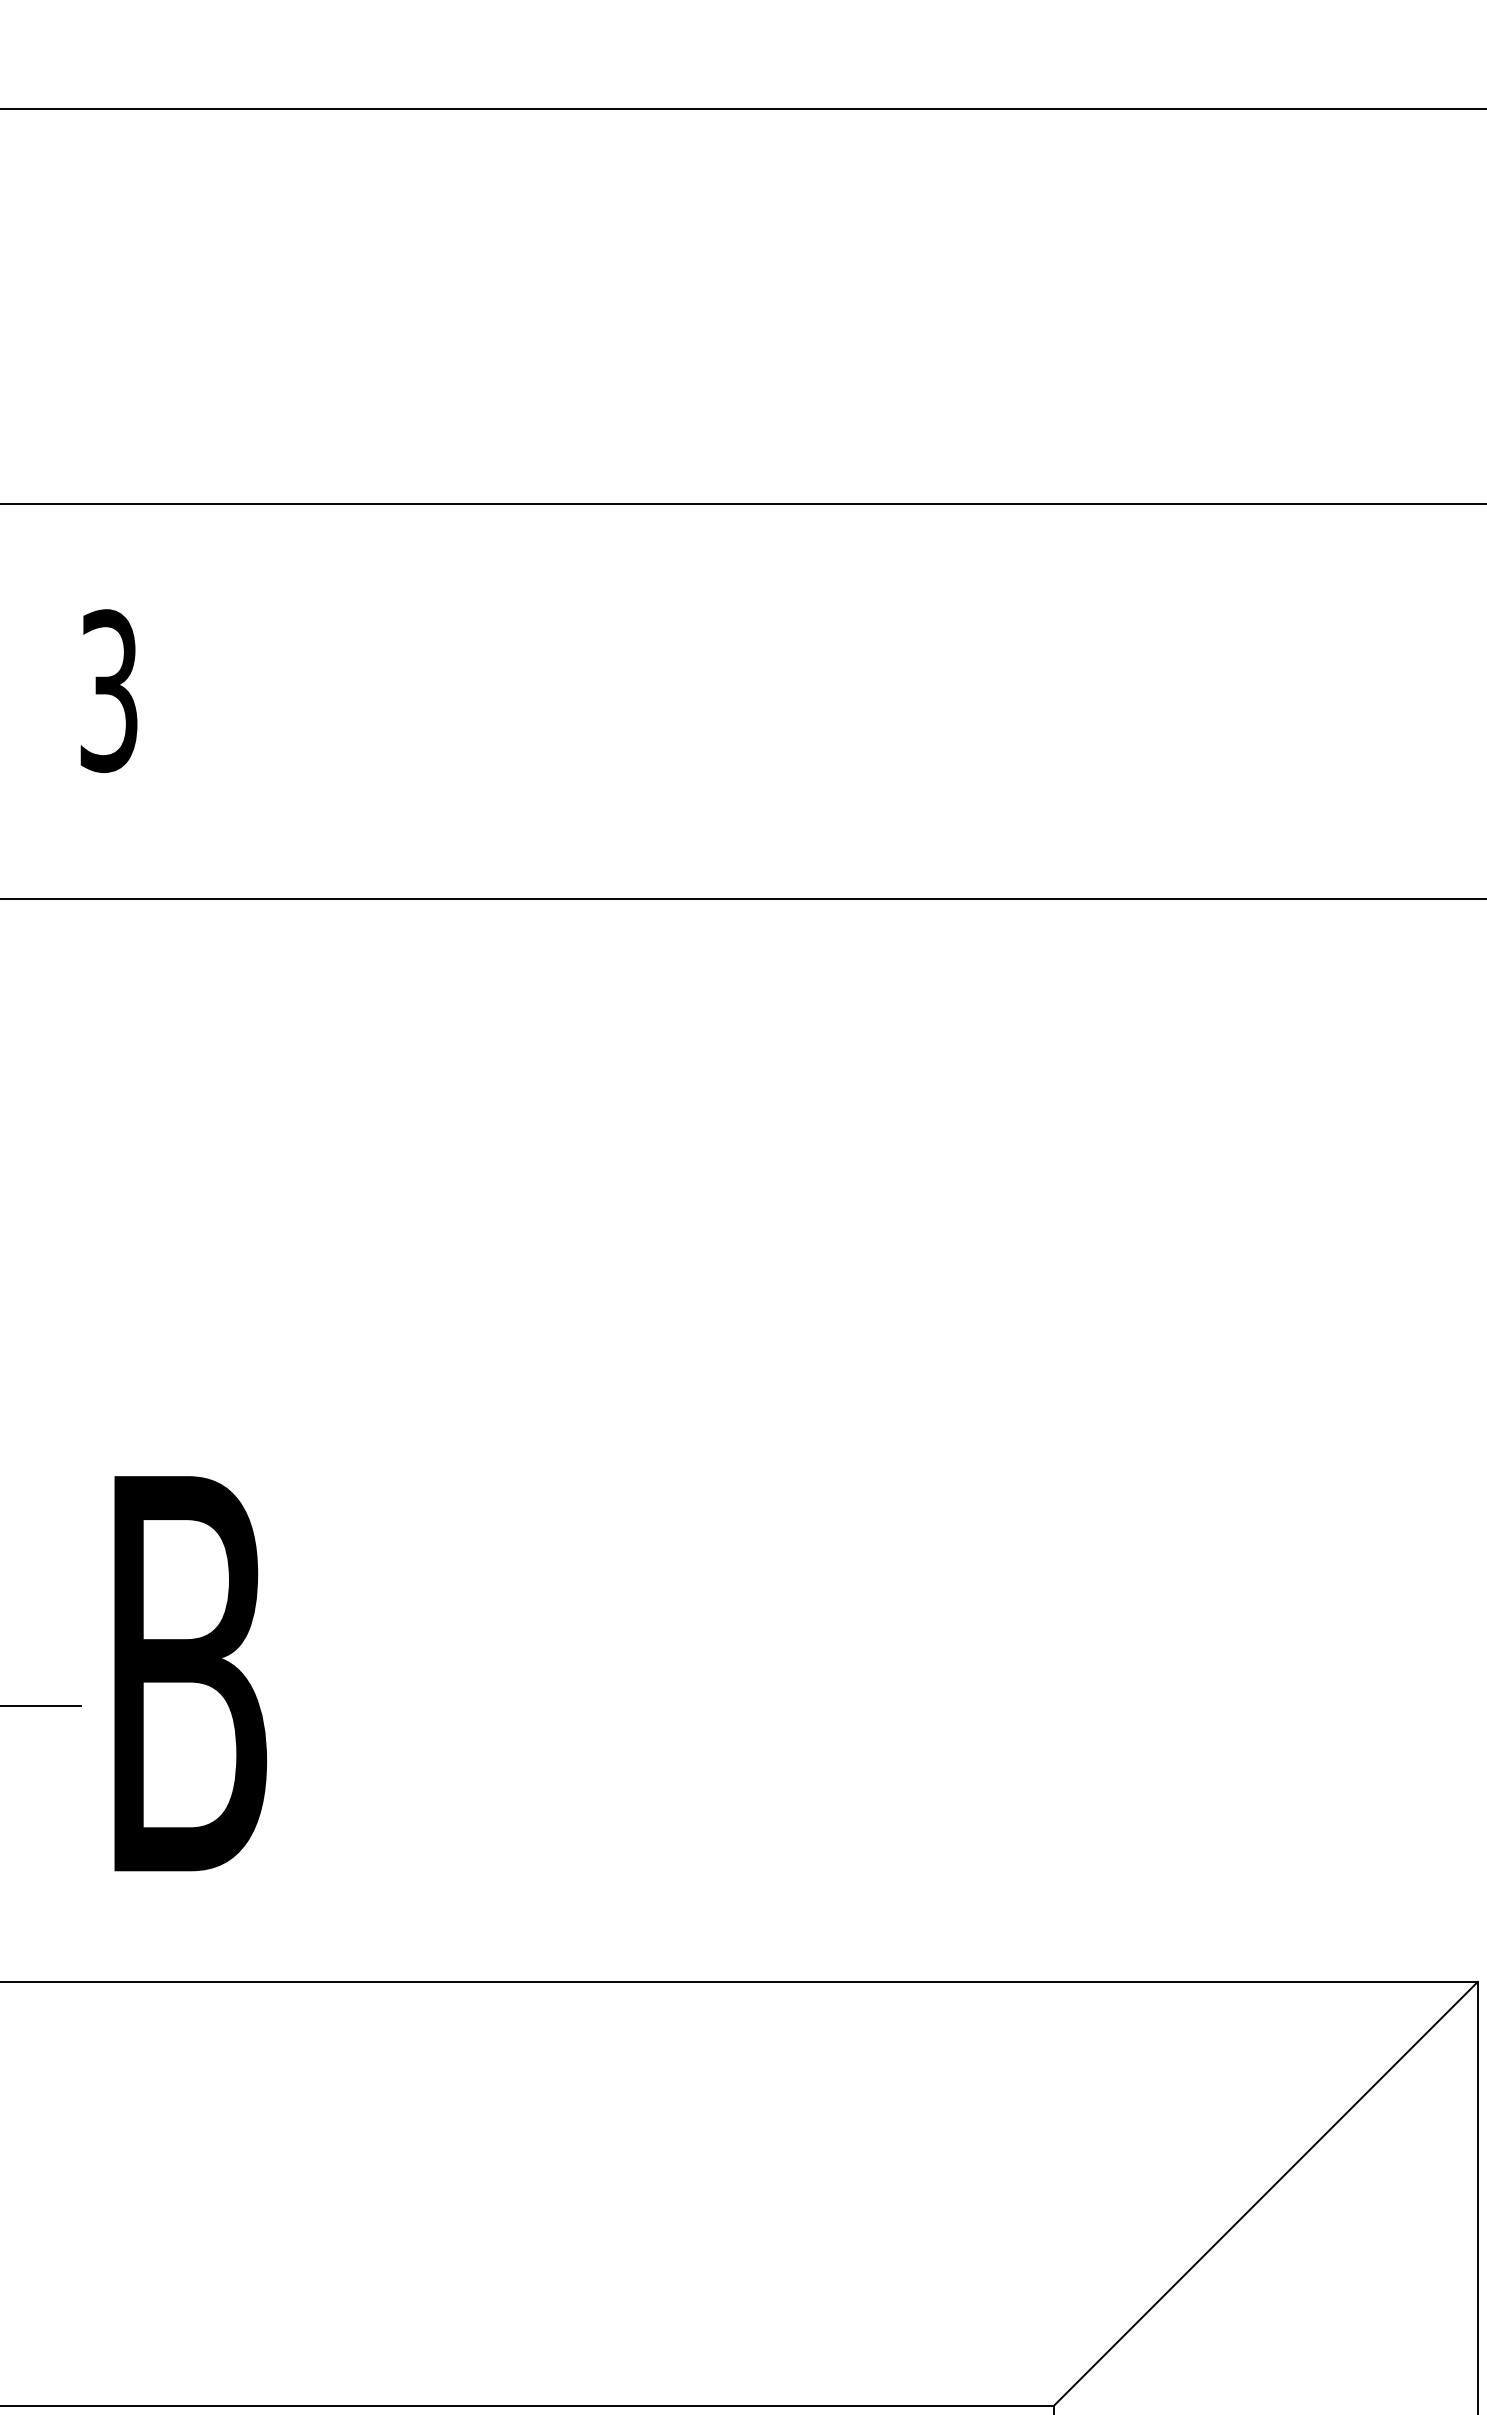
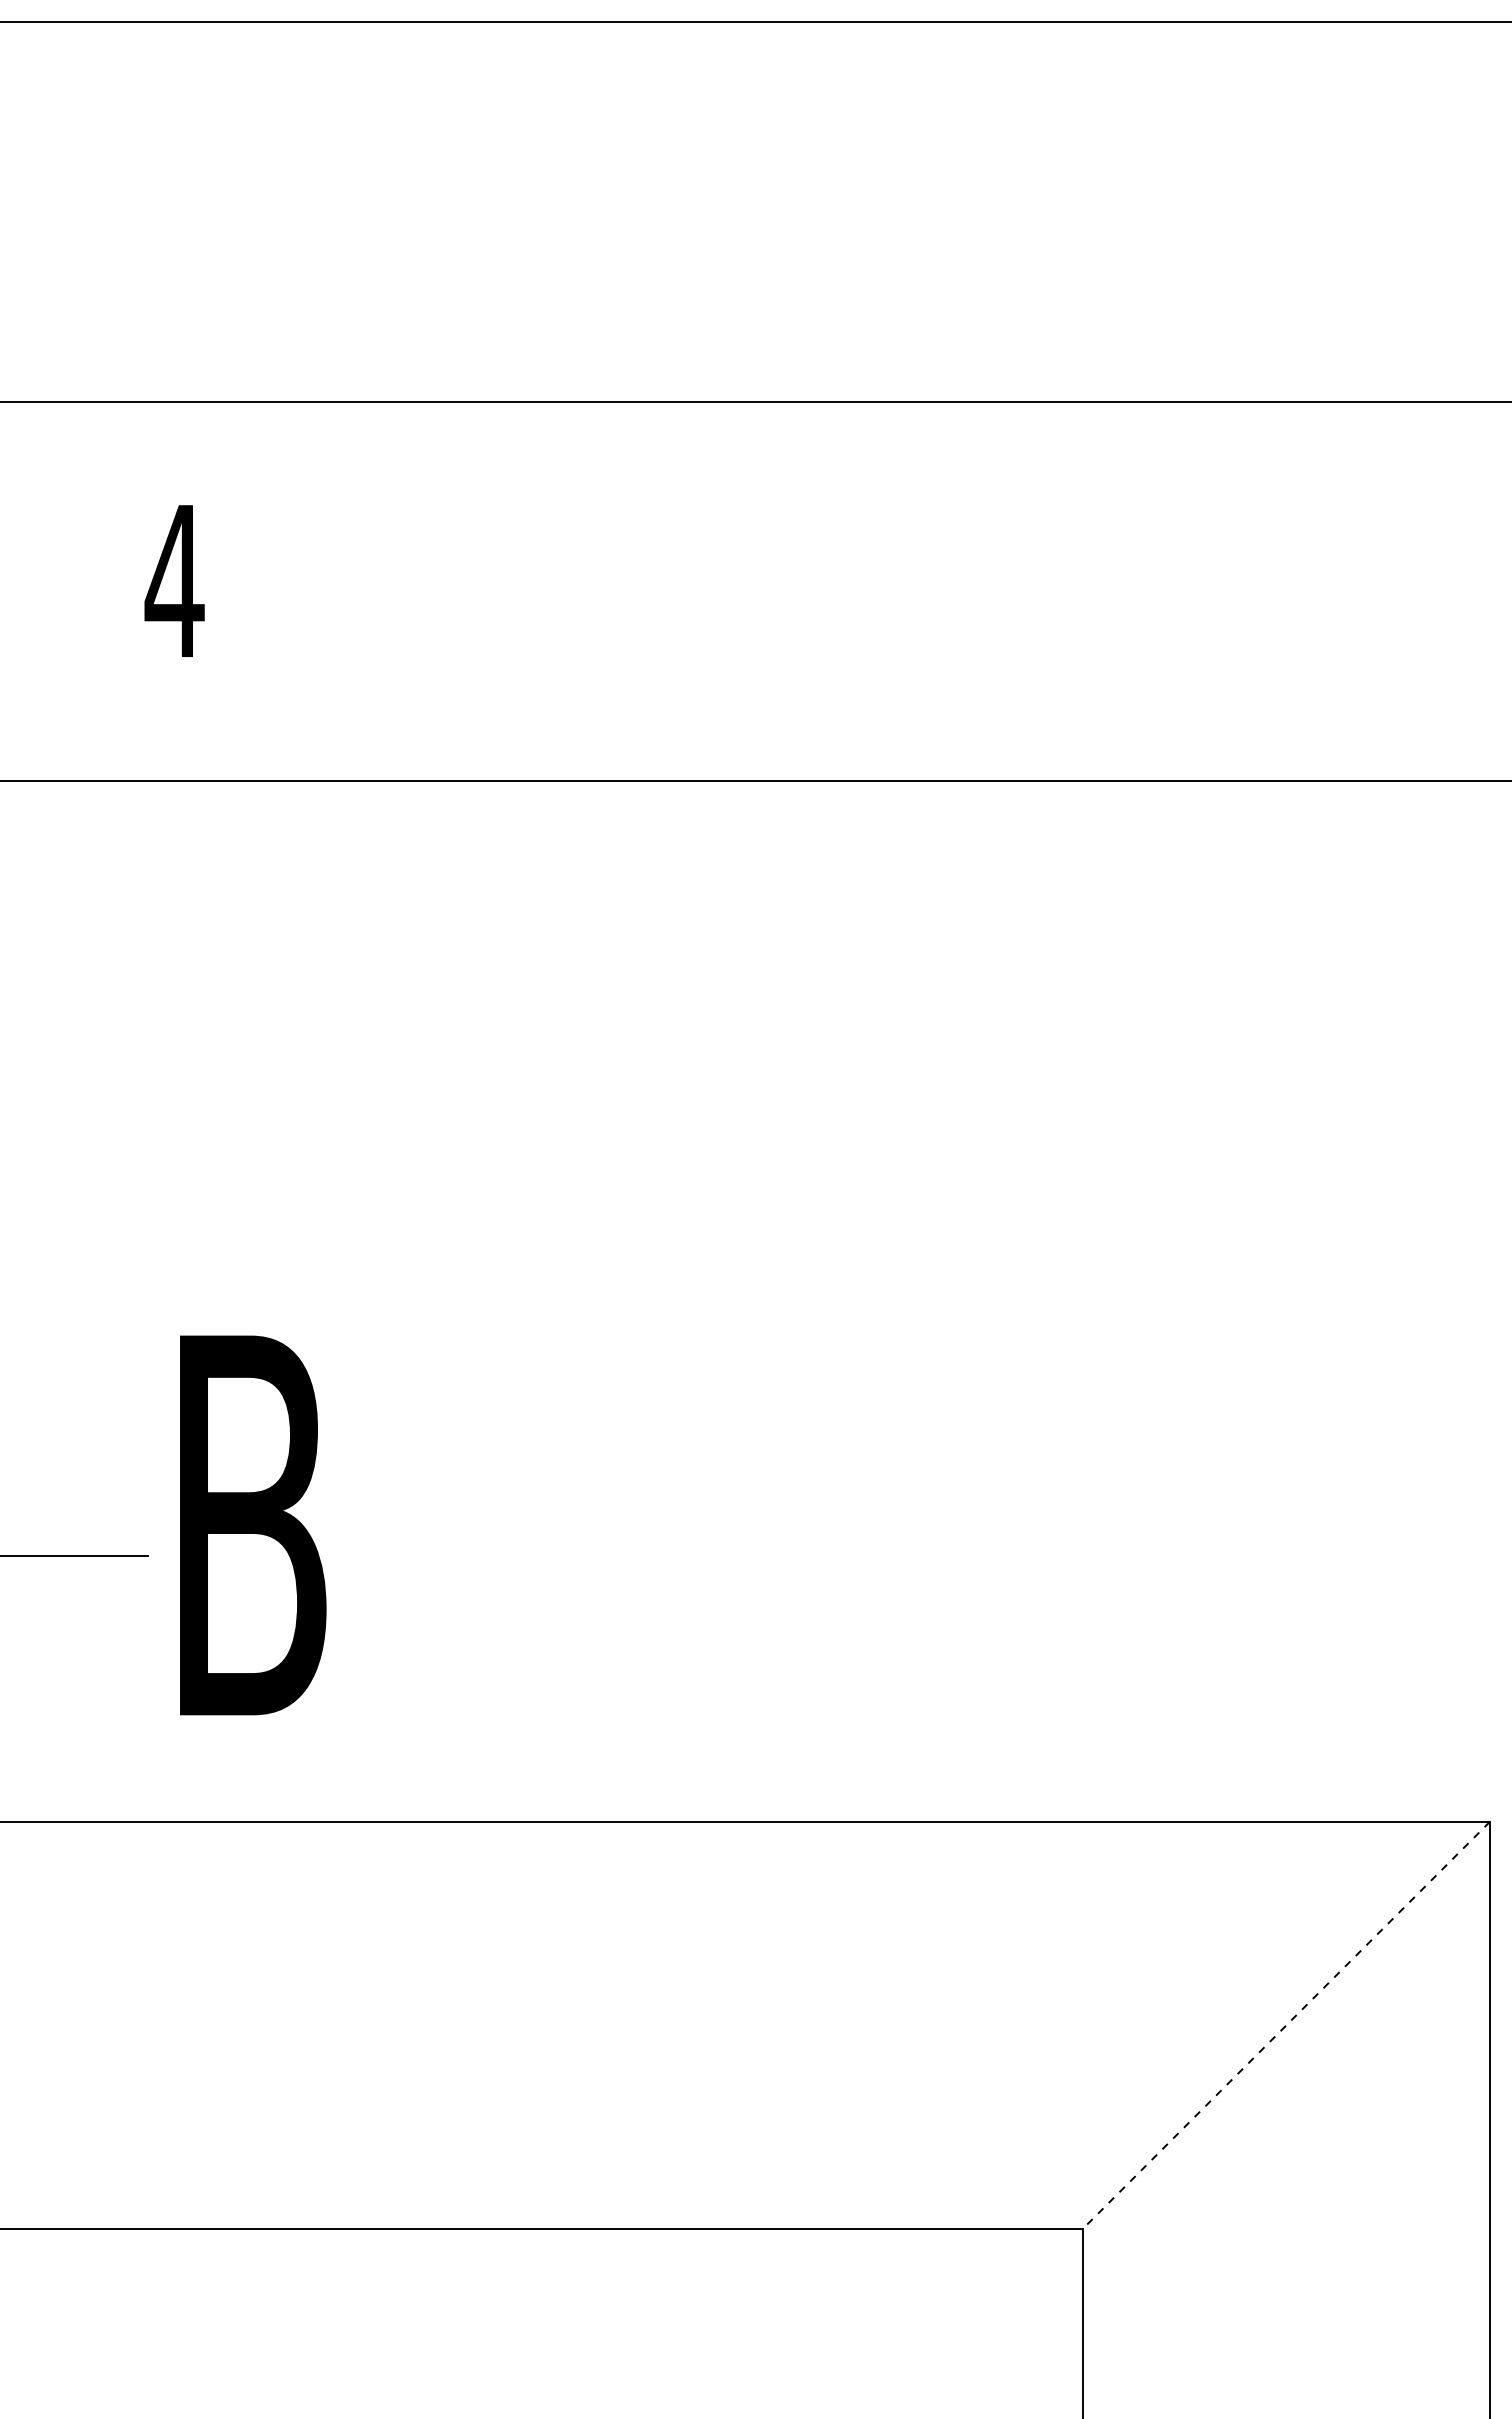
text: (108, 690) -> (174, 580), 3 -> 4
line: (1265, 2194) -> (1286, 2025), solid -> dashed

